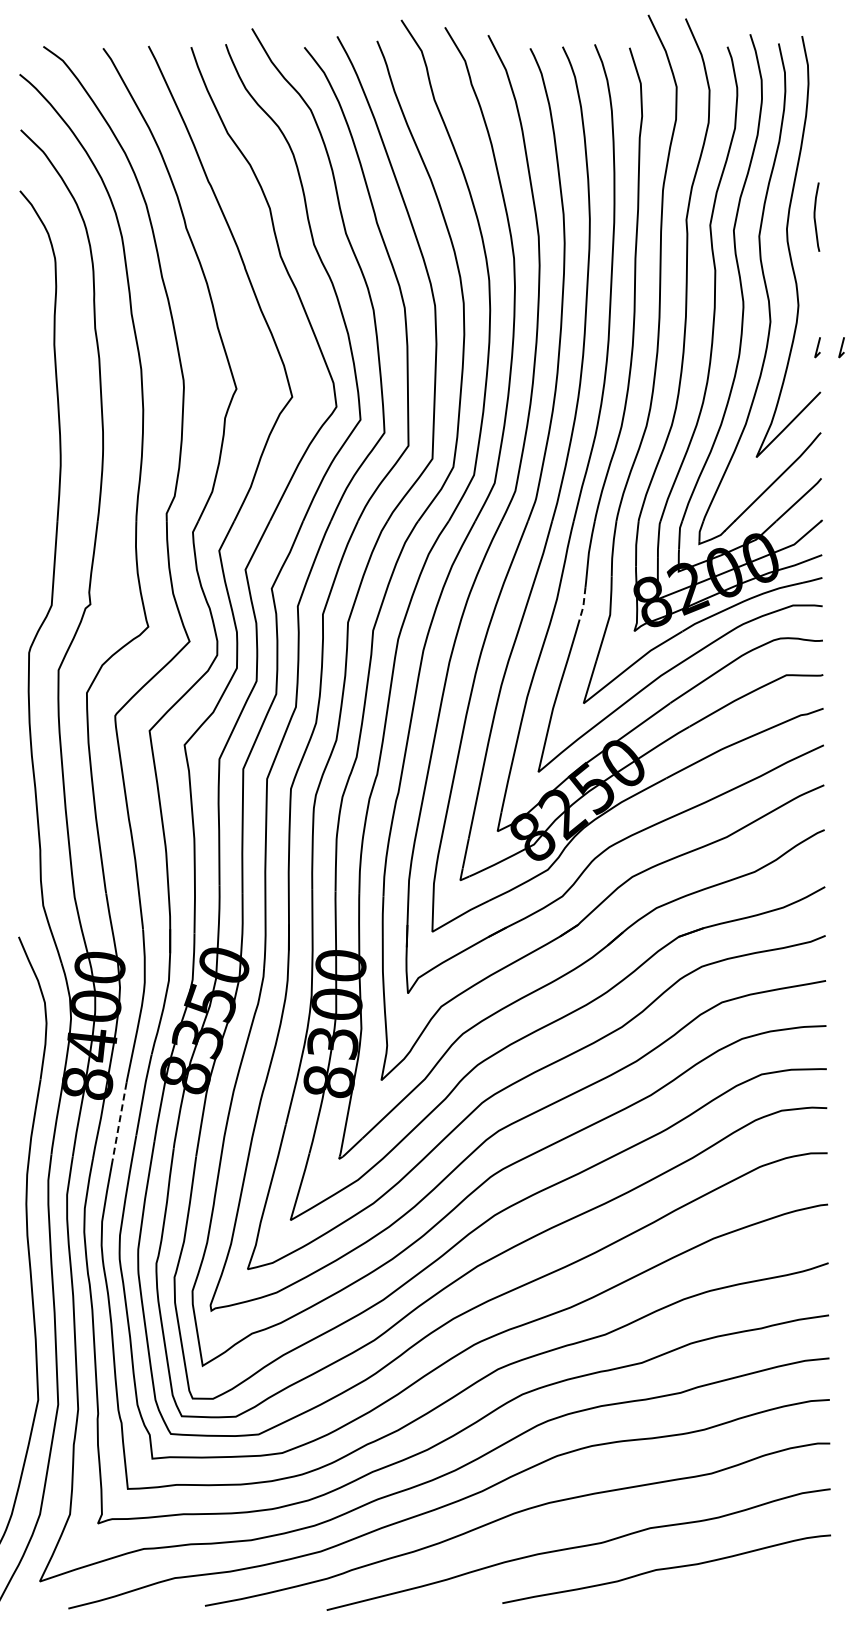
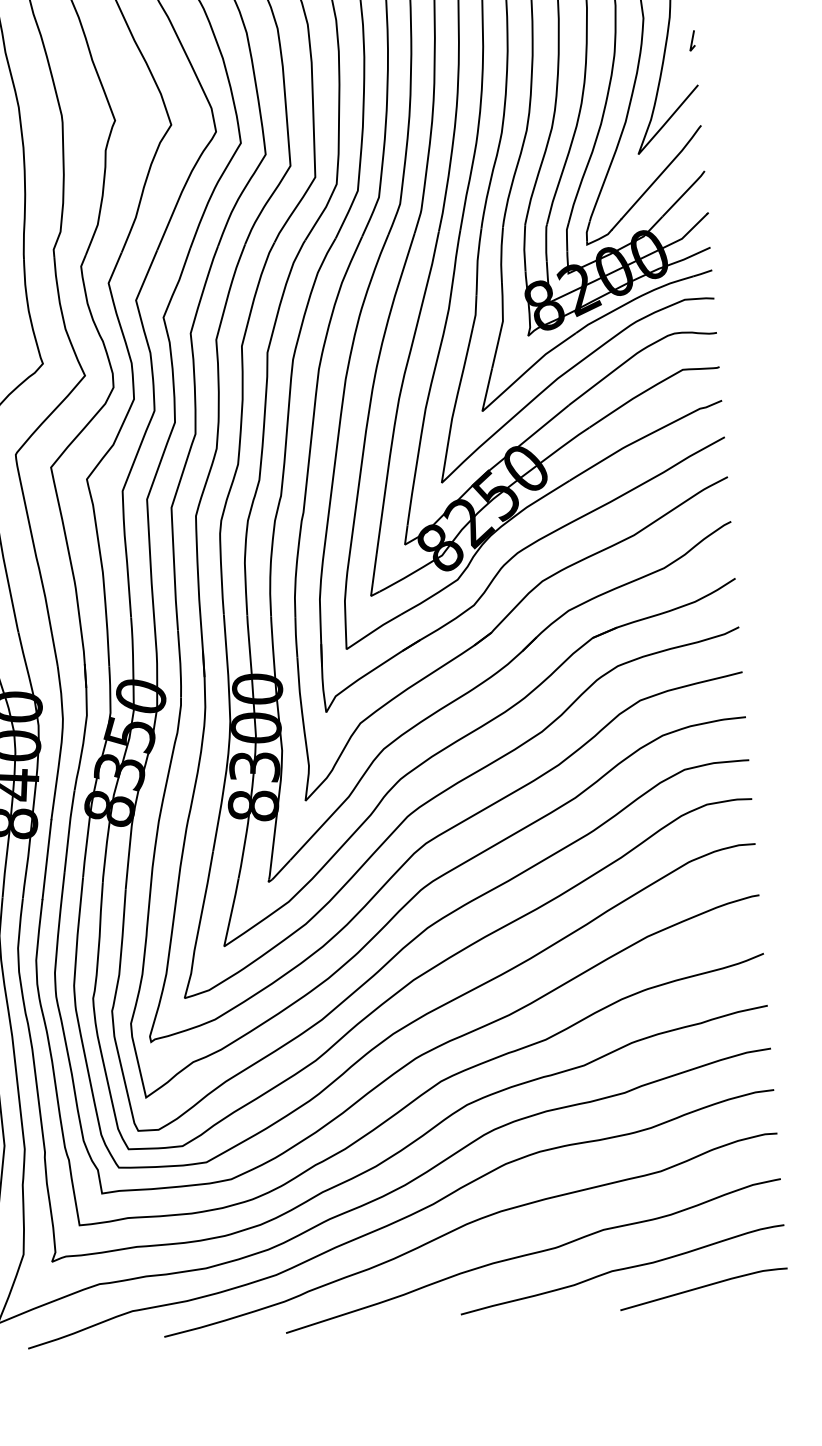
line: (841, 347) -> (716, 39), removed
line: (583, 604) -> (475, 312), dashed -> solid
line: (119, 1121) -> (46, 859), dashed -> solid
curve: (746, 1592) -> (703, 1287), added

